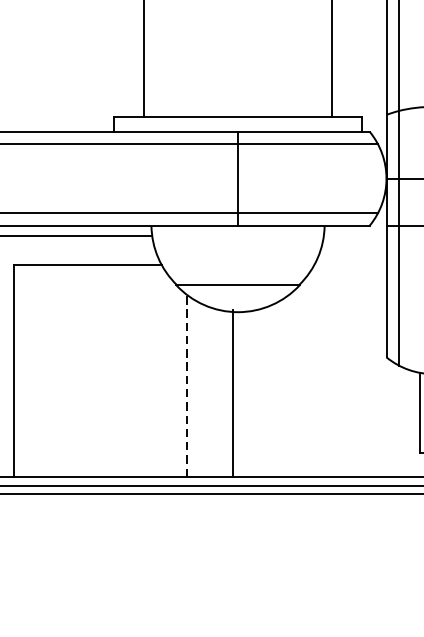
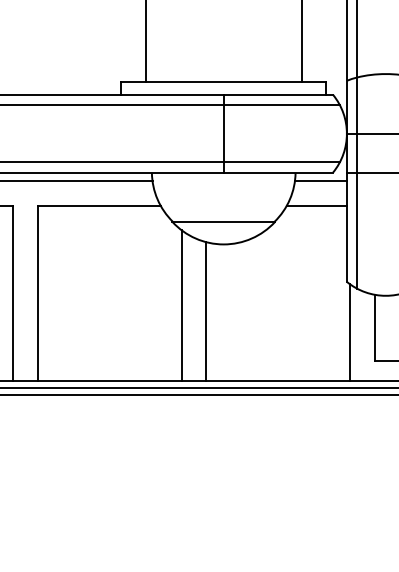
line: (354, 235) -> (320, 180), added
line: (349, 265) -> (316, 205), added
line: (187, 385) -> (181, 305), dashed -> solid
line: (232, 393) -> (206, 311), moved
line: (389, 418) -> (349, 332), added

